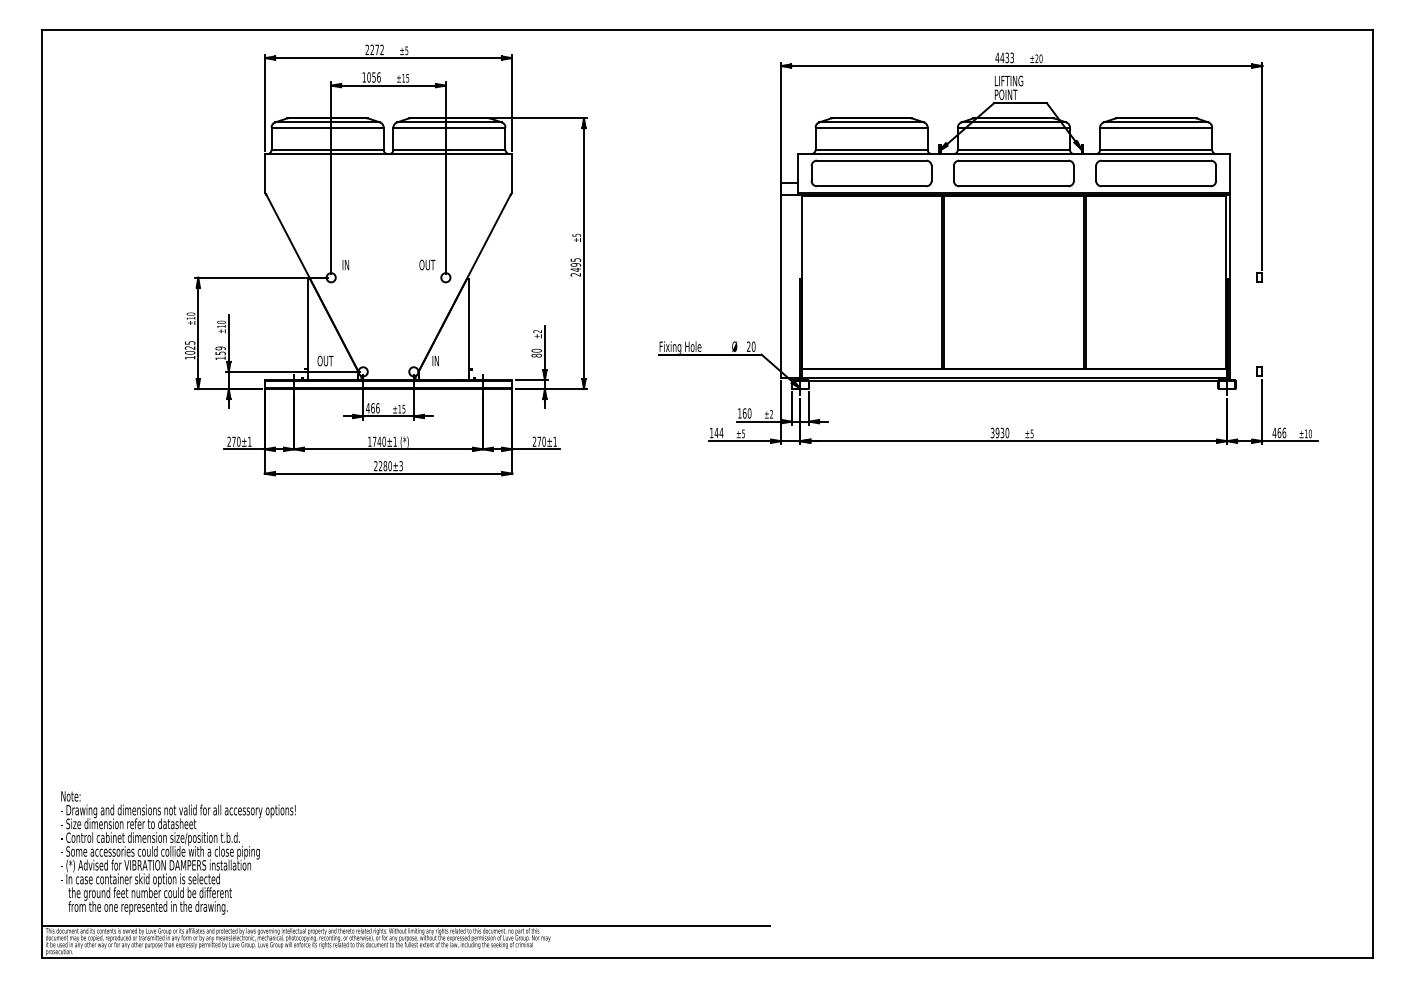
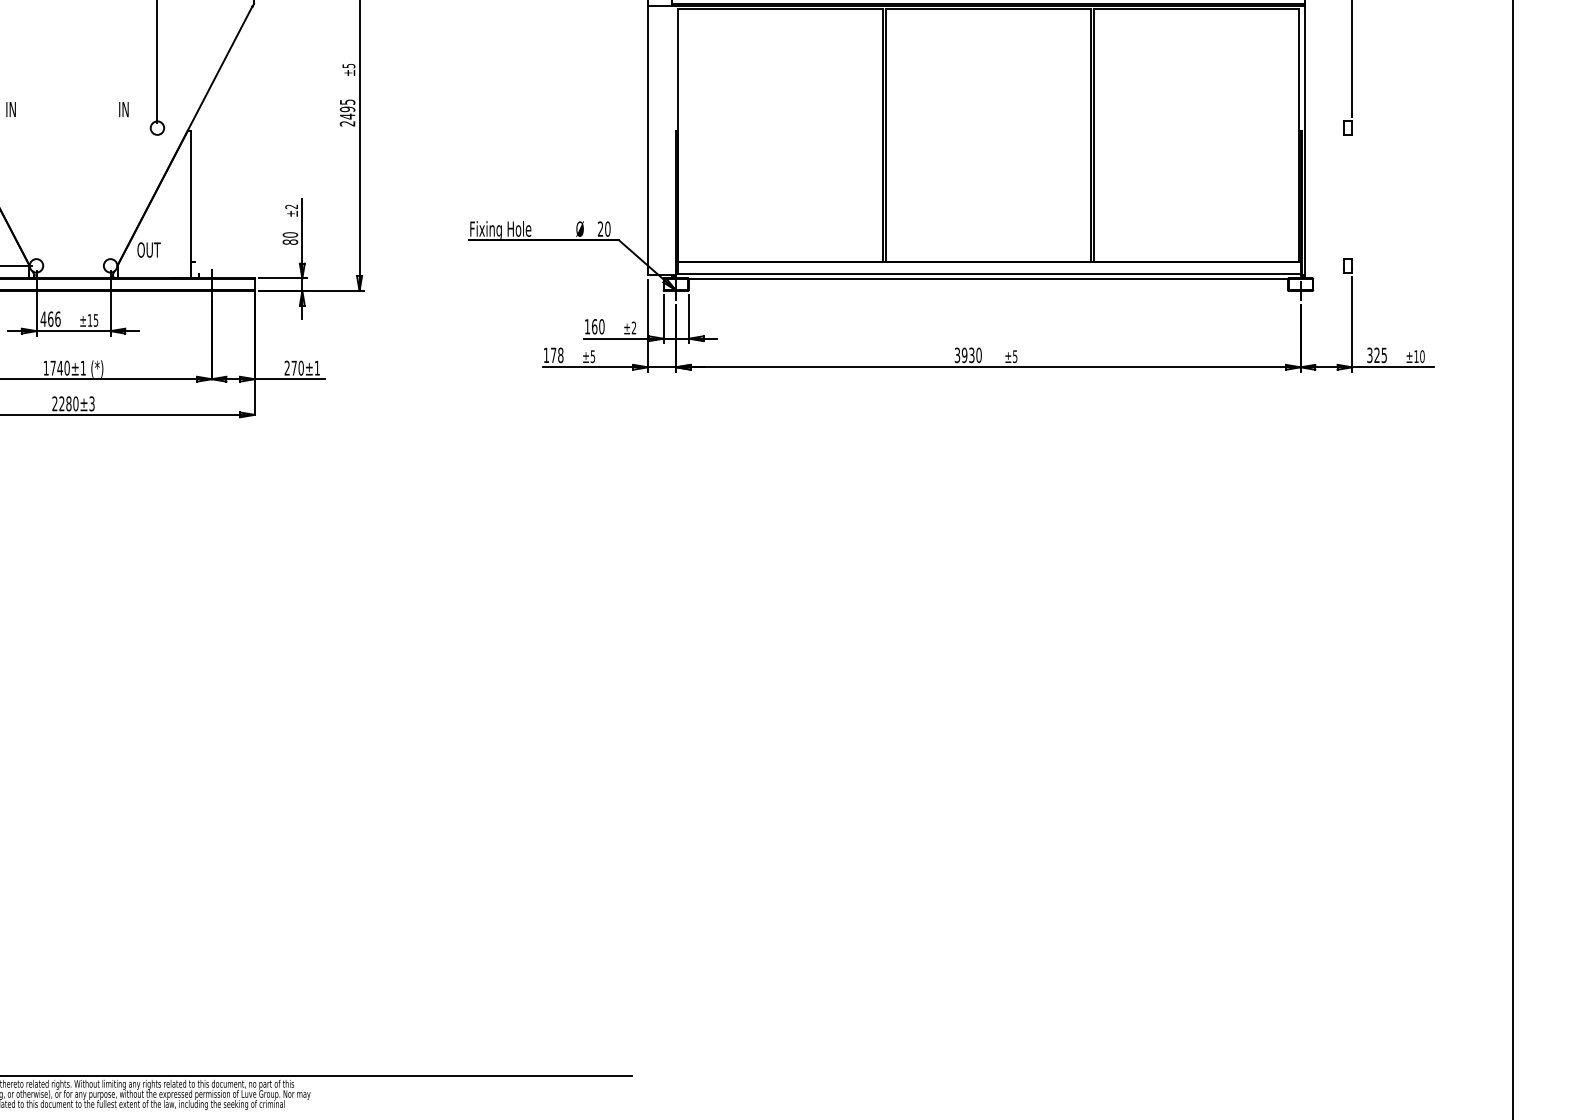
text: (427, 264) -> (130, 108), OUT -> IN
text: (440, 360) -> (149, 249), IN -> OUT
text: (718, 432) -> (556, 354), 144 -> 178
text: (1279, 432) -> (1377, 354), 466 -> 325

